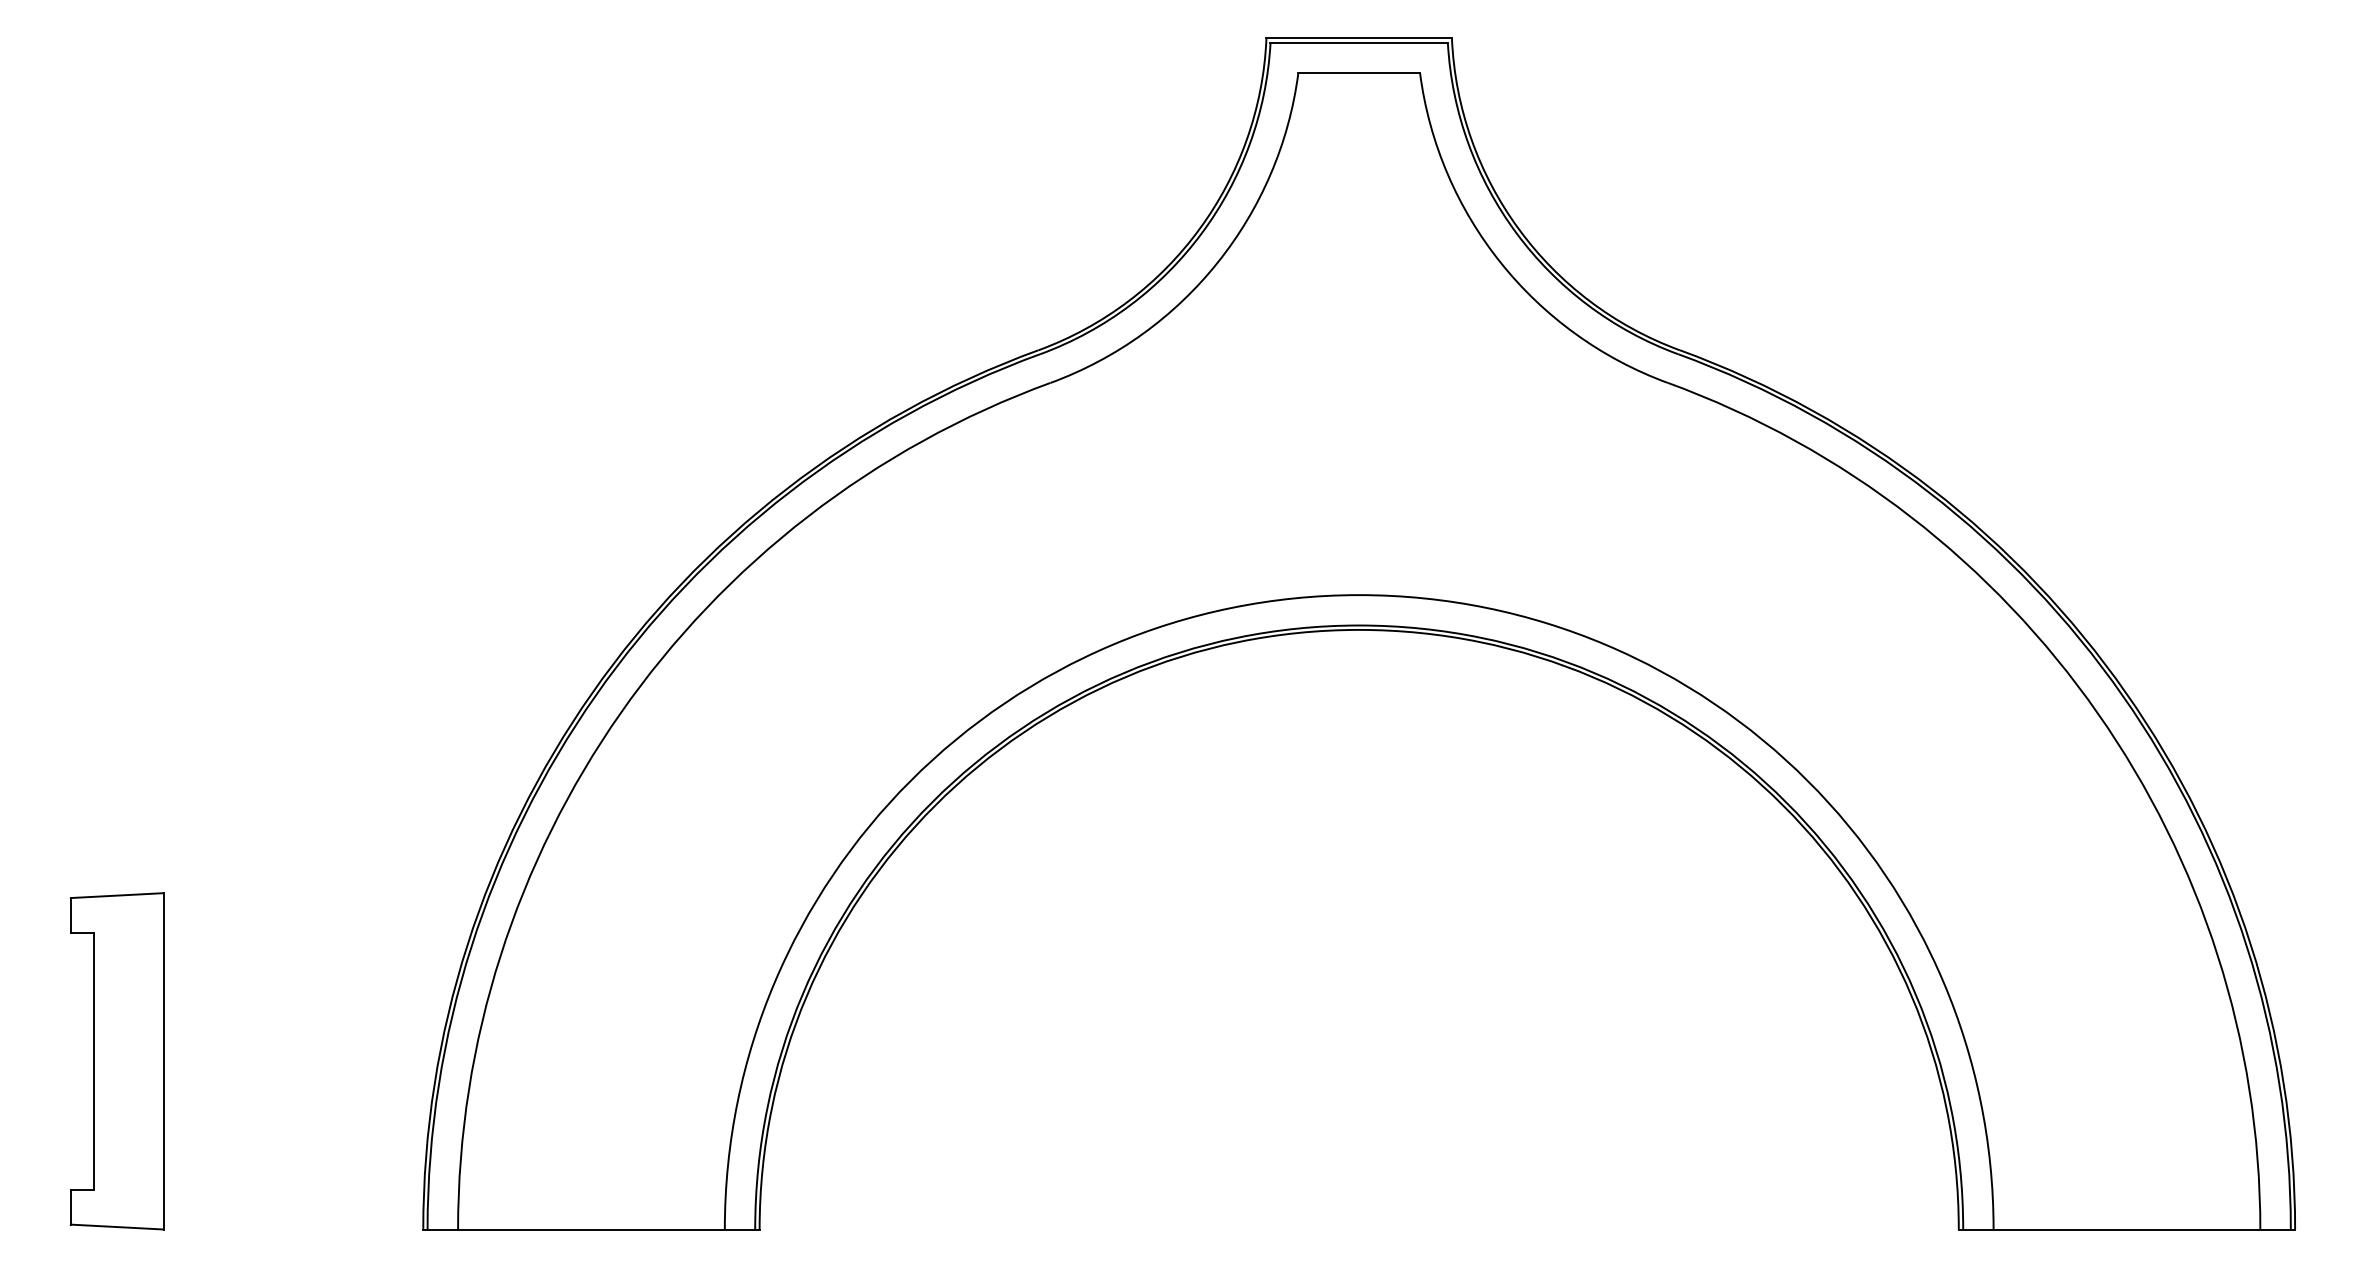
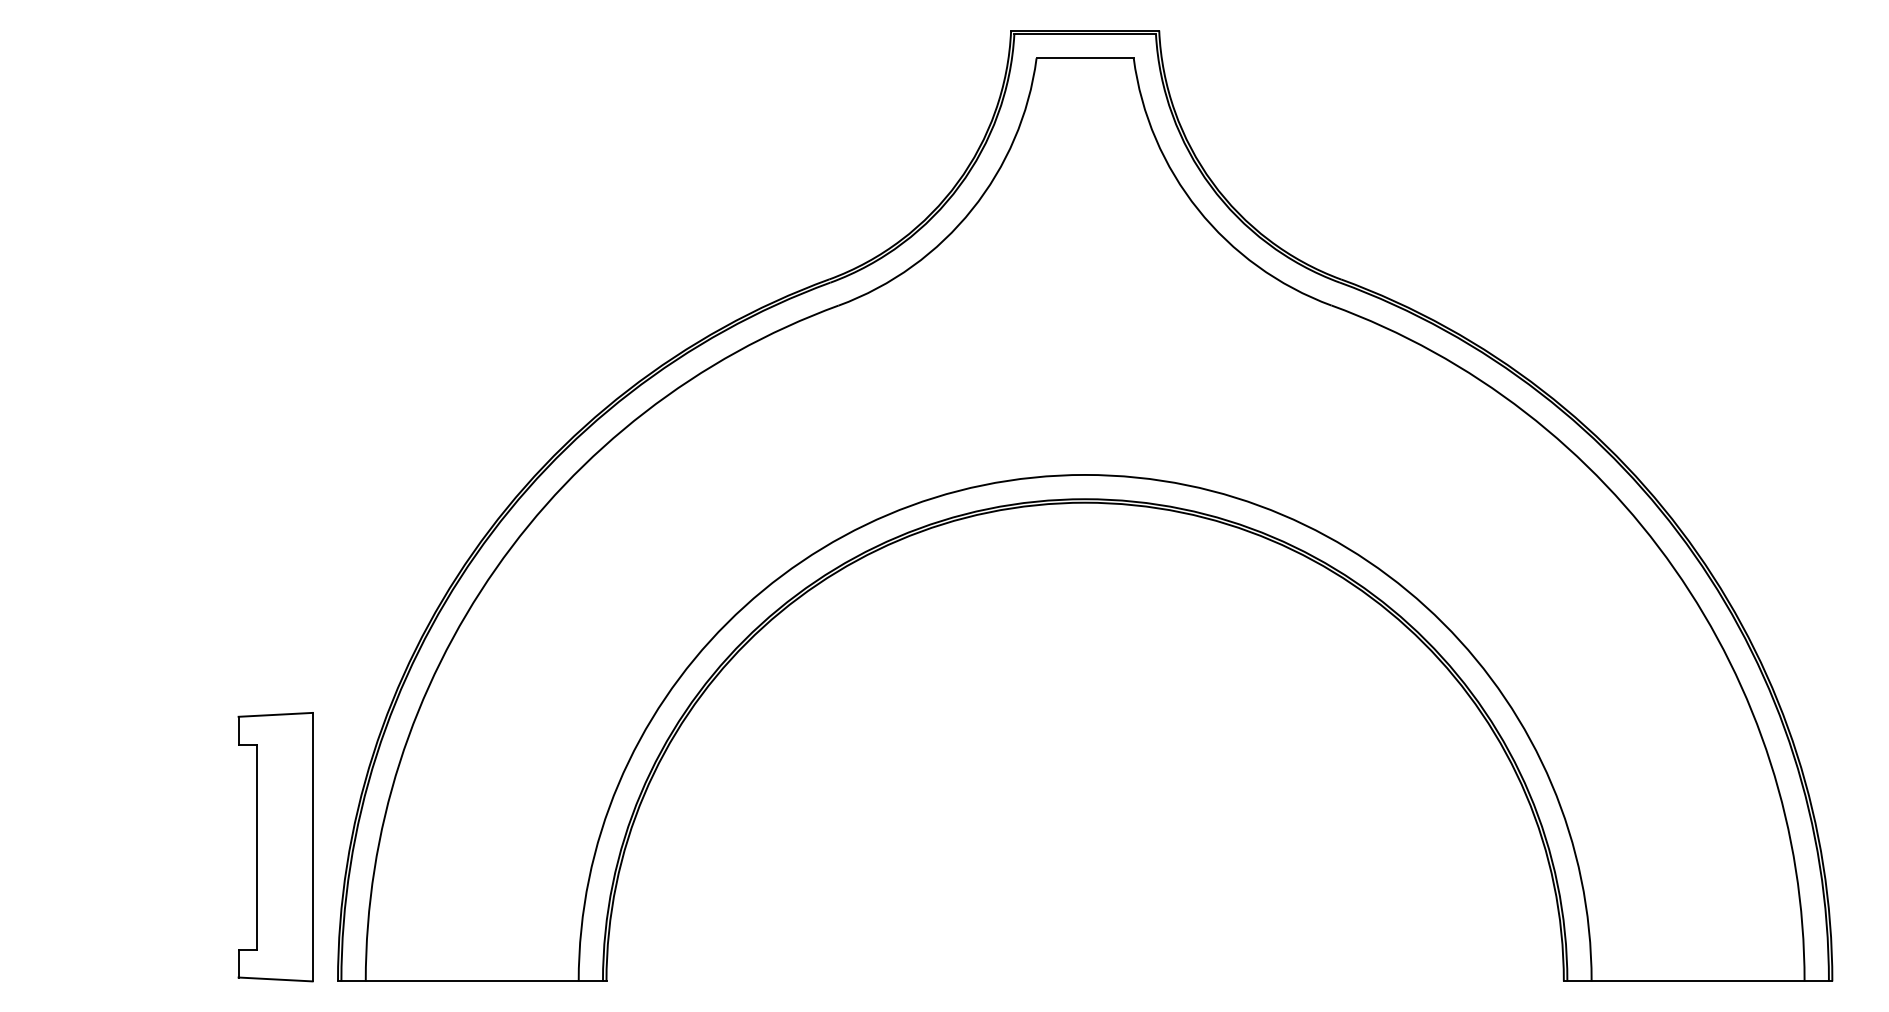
part: (117, 1061) -> (275, 847), moved

